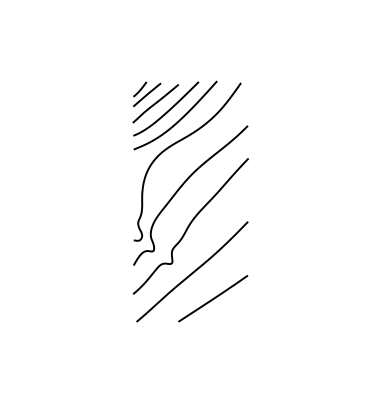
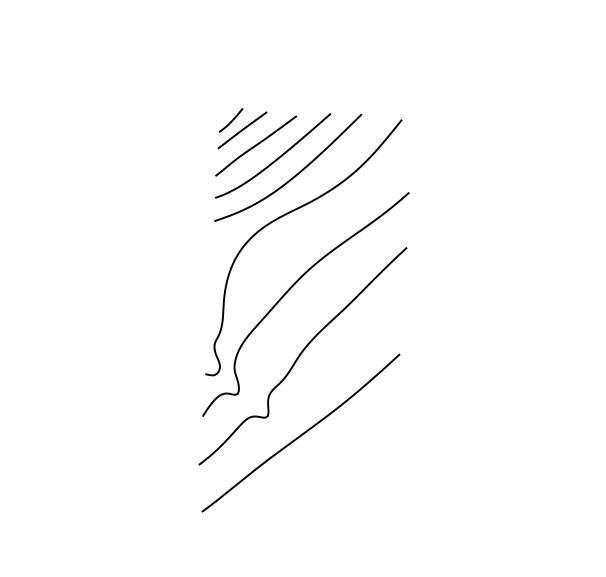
line: (213, 298) -> (333, 480), removed

